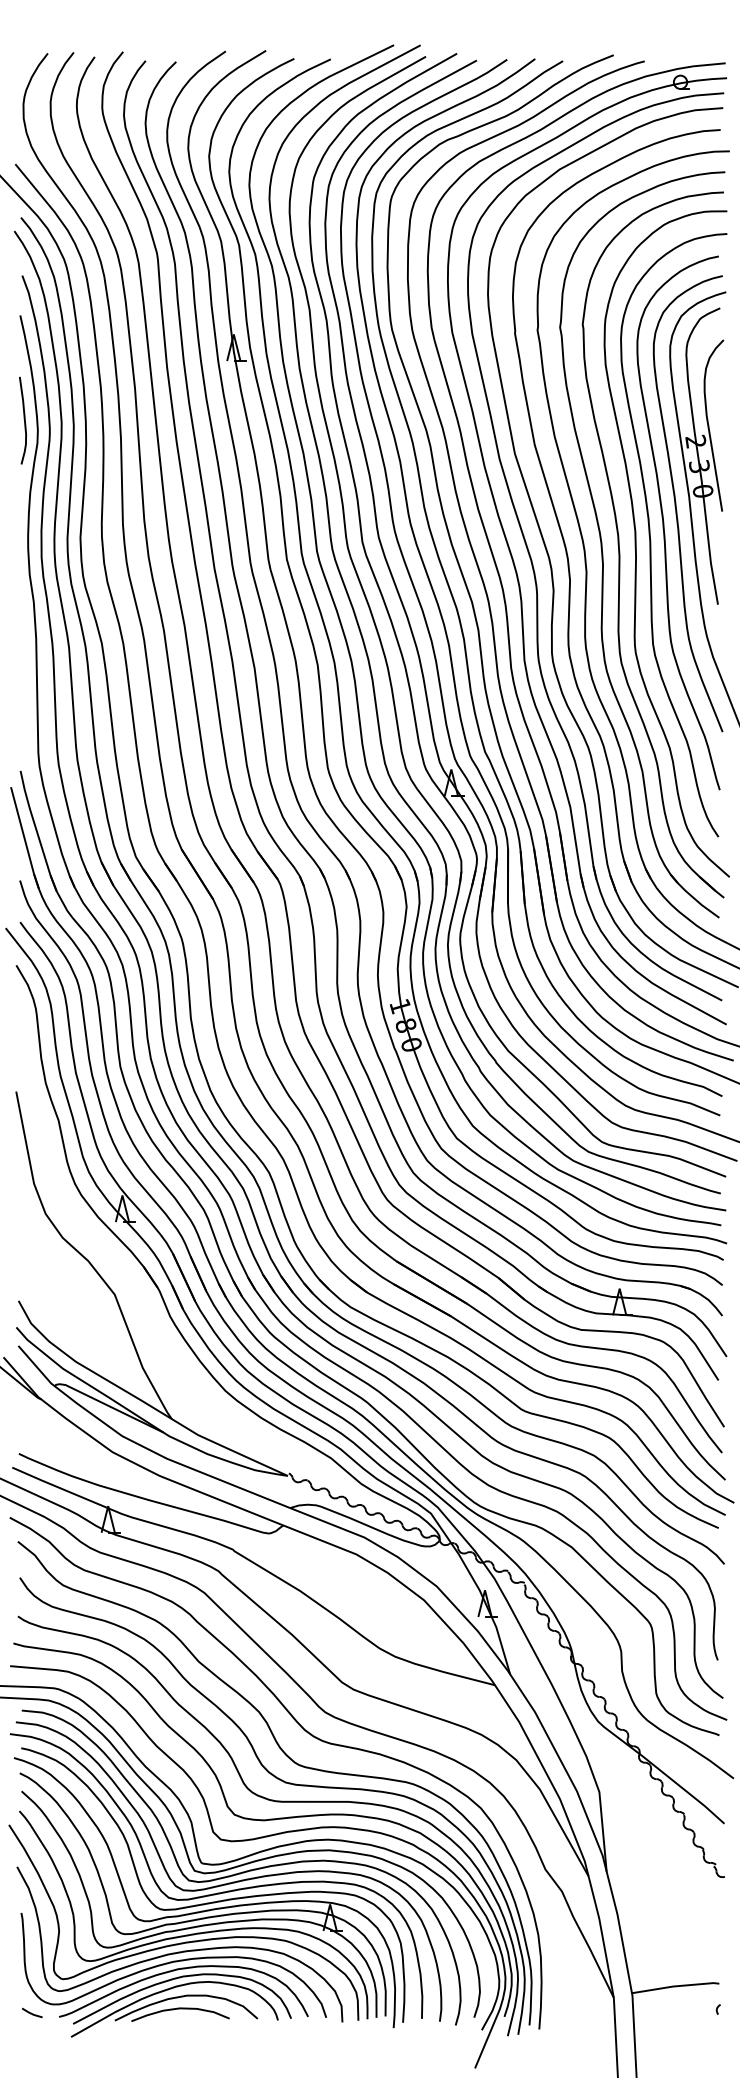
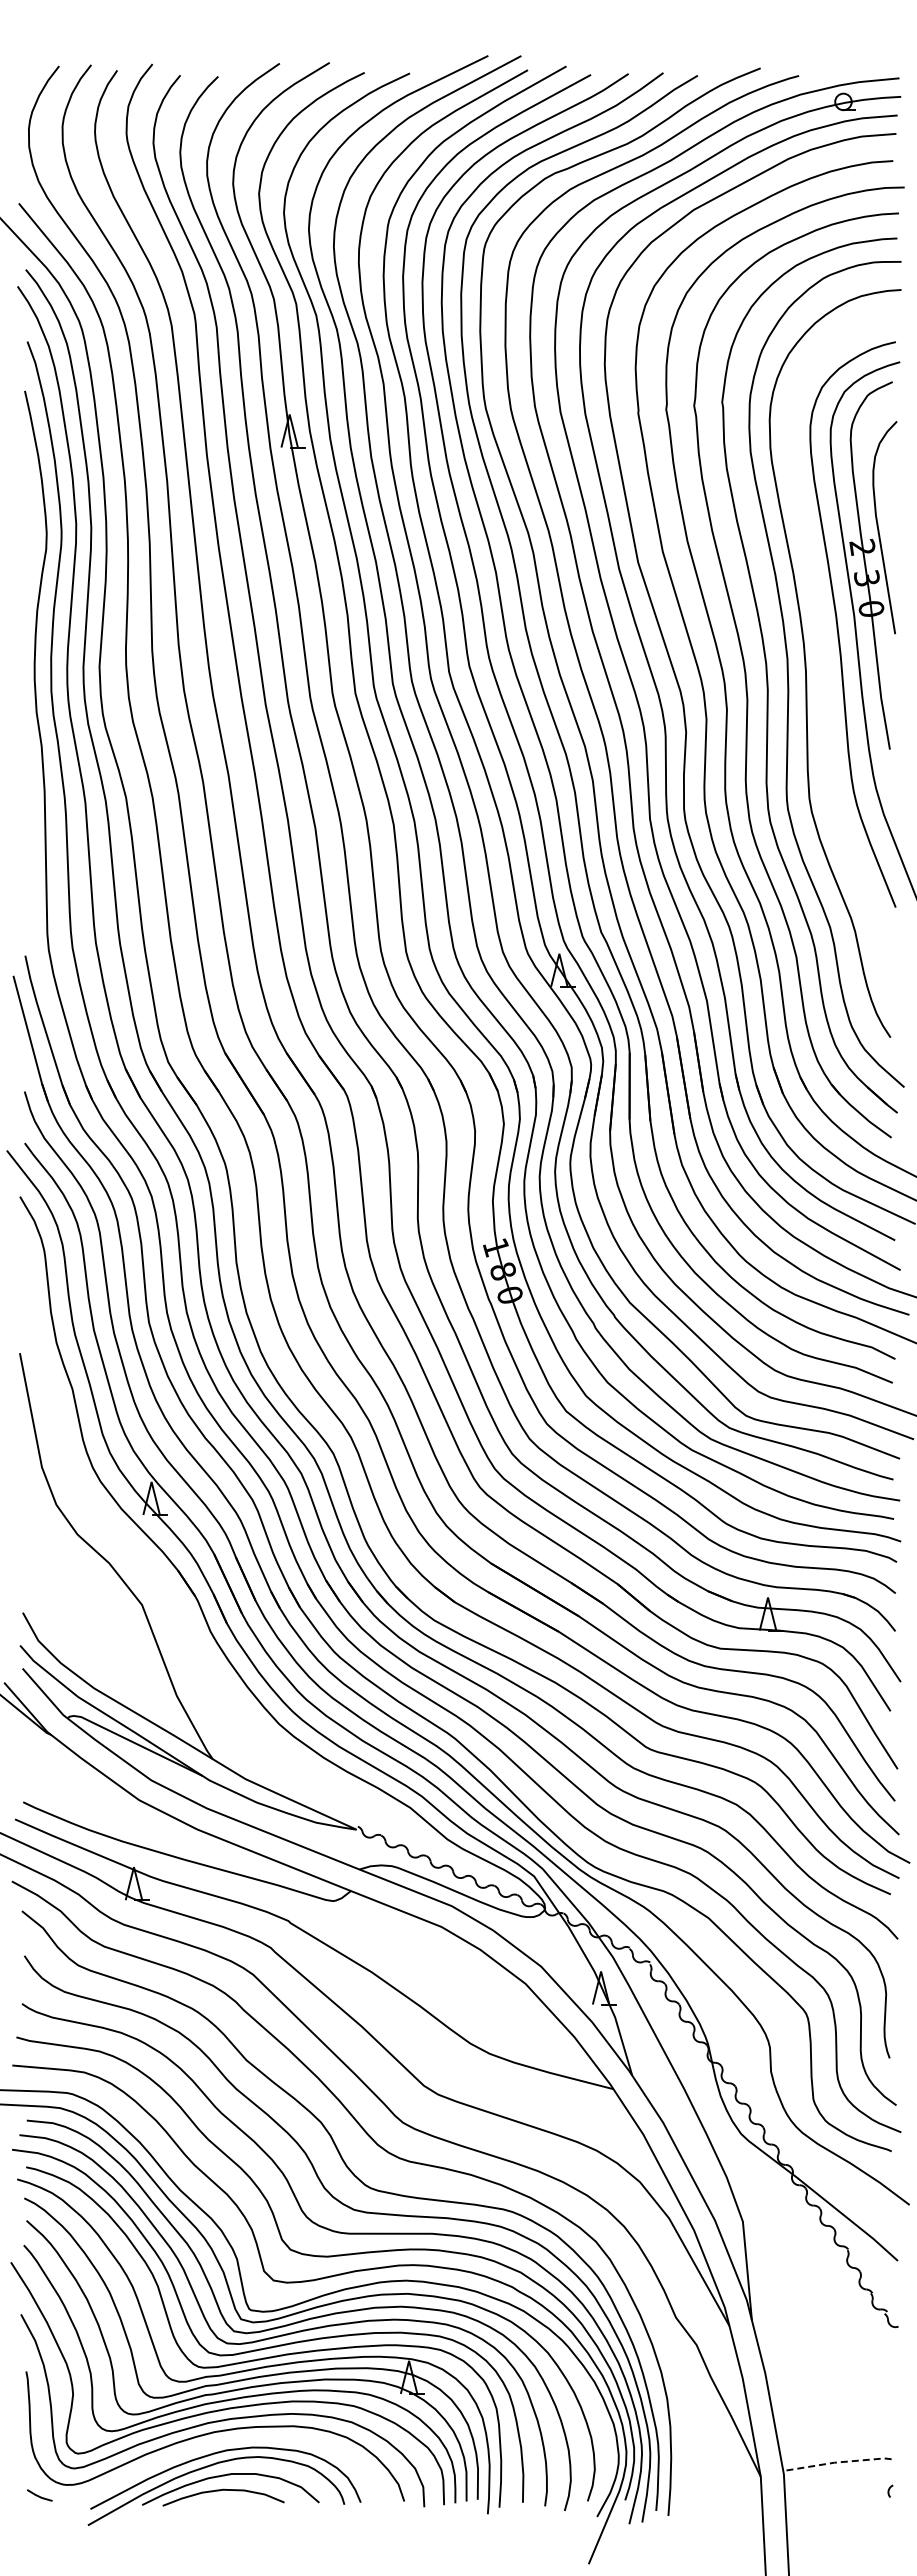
curve: (23, 420) -> (29, 521), removed
curve: (664, 523) -> (823, 649), removed
curve: (178, 1970) -> (220, 2442), removed
line: (675, 1986) -> (837, 2462), solid -> dashed

